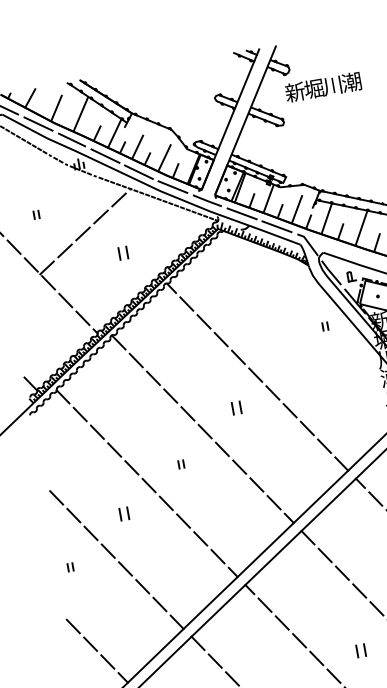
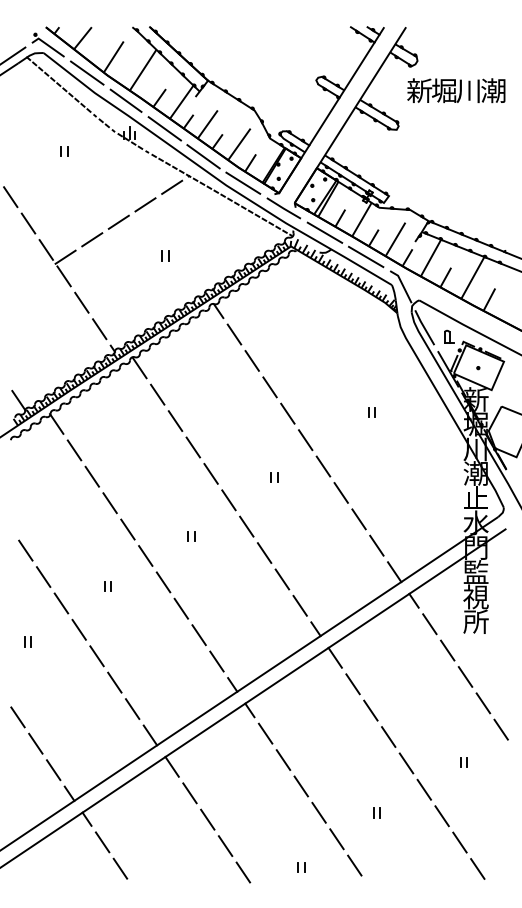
part: (36, 214) -> (64, 151), moved
part: (123, 252) -> (165, 255), size x0.62
part: (325, 326) -> (371, 412), moved
part: (236, 407) -> (274, 477), size x0.62
part: (123, 514) -> (107, 586), size x0.62
part: (360, 650) -> (376, 812), size x0.62

